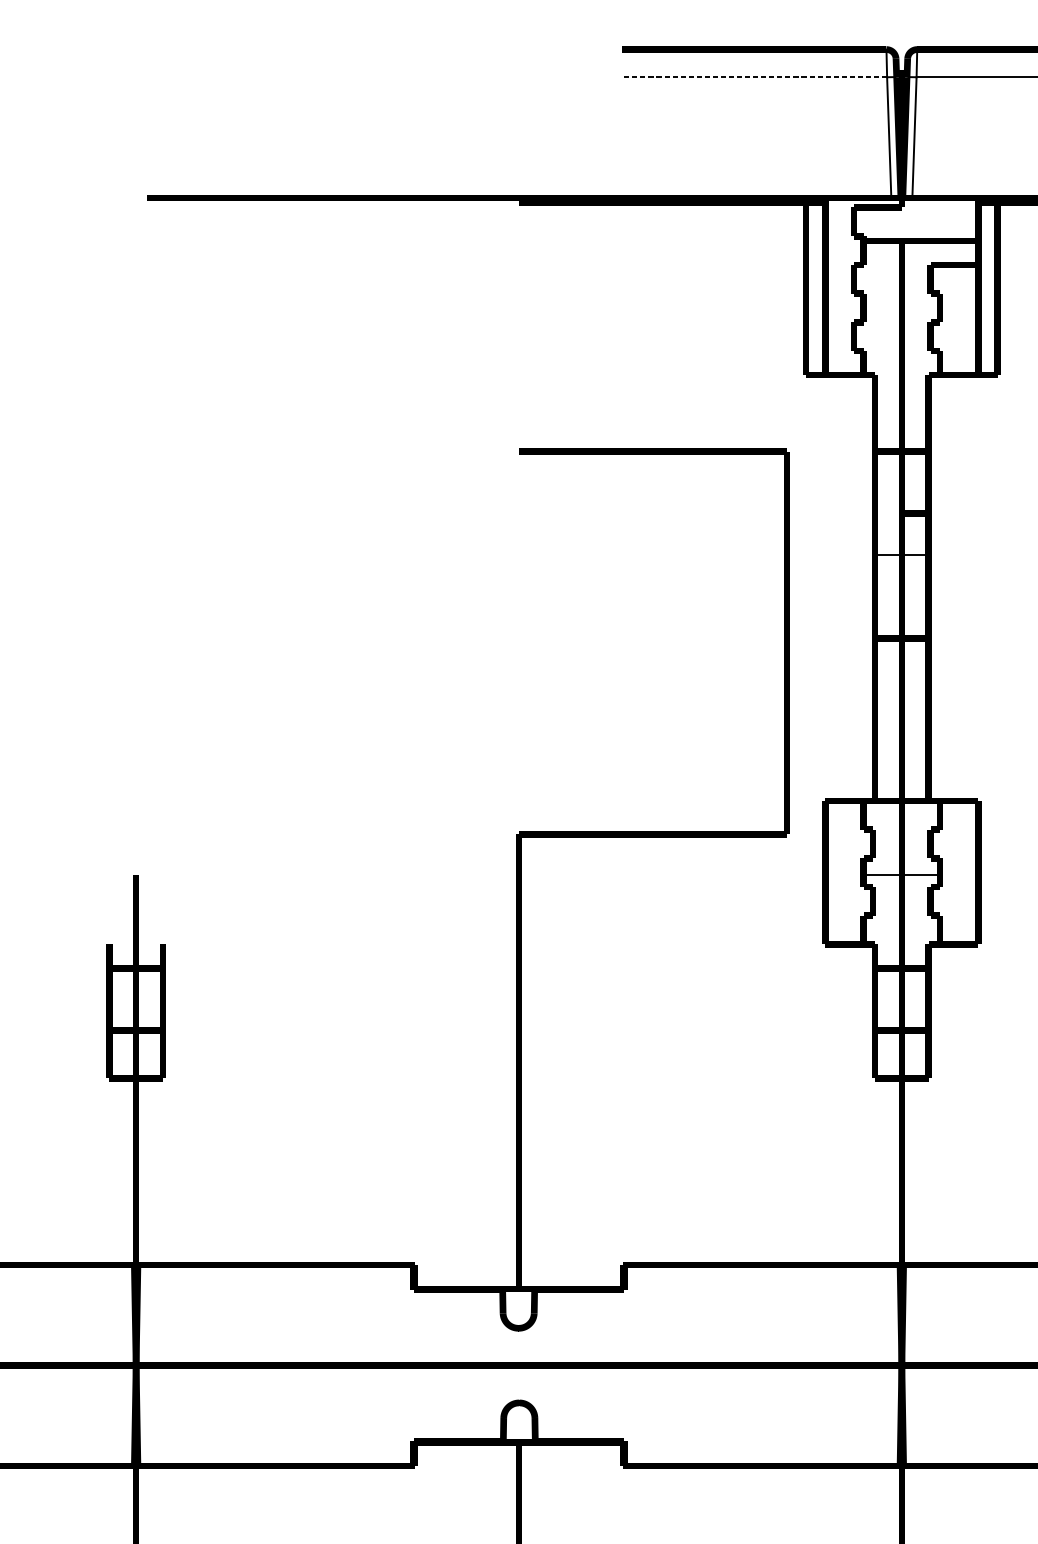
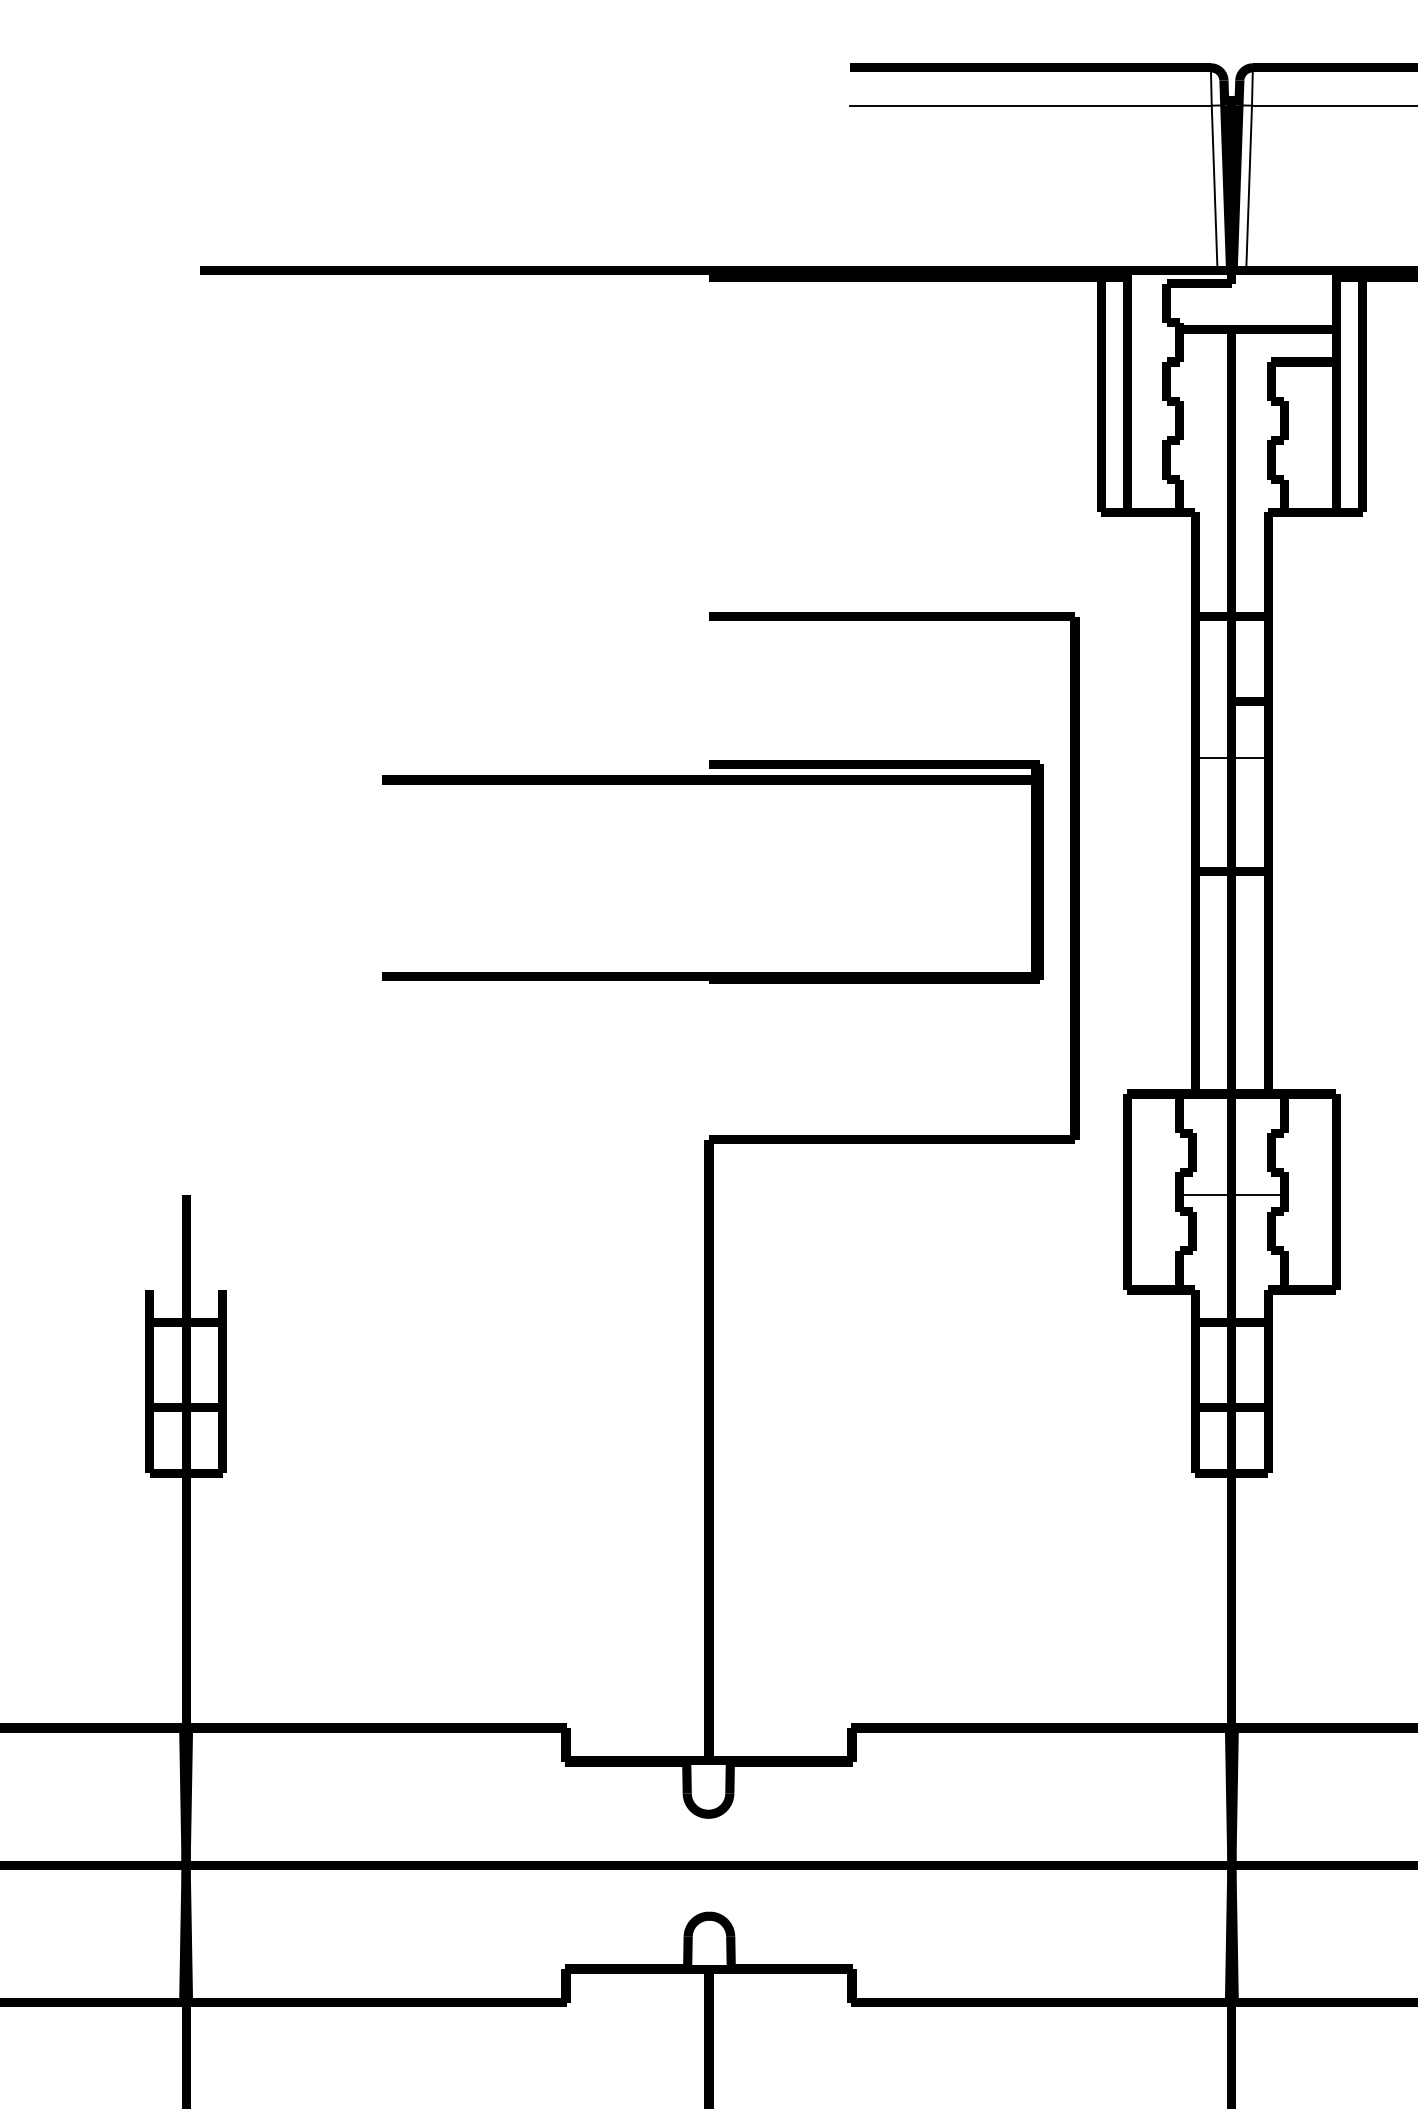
line: (754, 77) -> (1030, 105), dashed -> solid
part: (521, 574) -> (712, 784), added

